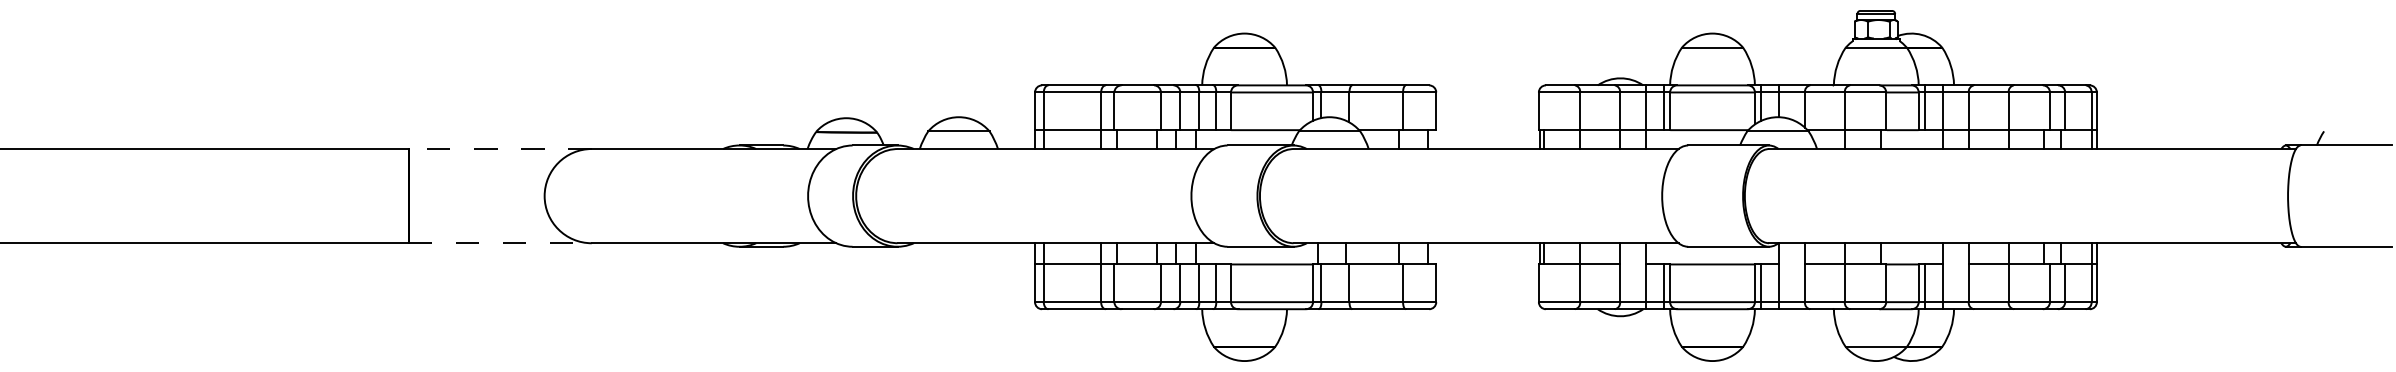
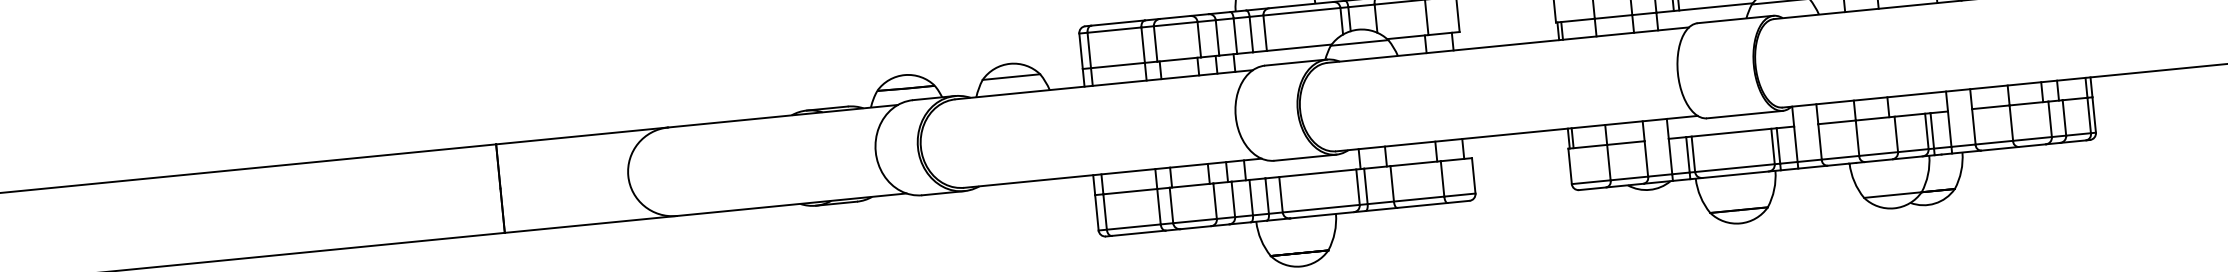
line: (500, 149) -> (582, 136), dashed -> solid
line: (500, 243) -> (591, 224), dashed -> solid

